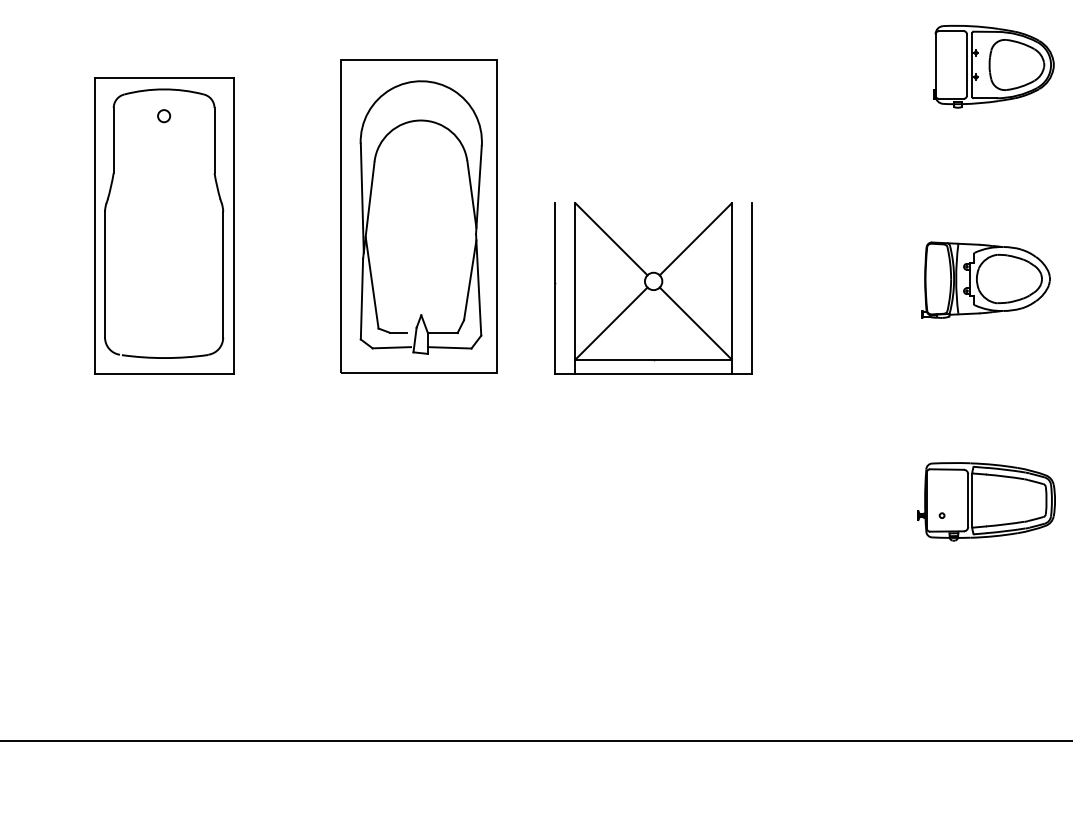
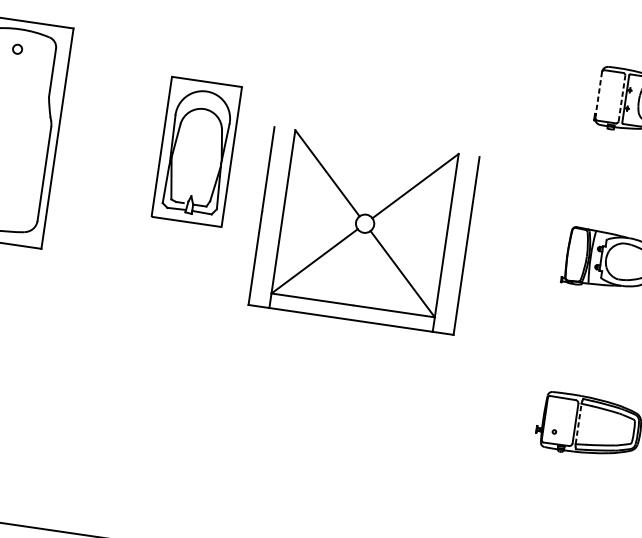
line: (935, 65) -> (598, 95), solid -> dashed
line: (966, 65) -> (621, 98), solid -> dashed
part: (418, 216) -> (196, 151), size x0.6
part: (653, 288) -> (363, 231), size x1.4
line: (972, 500) -> (578, 423), solid -> dashed

